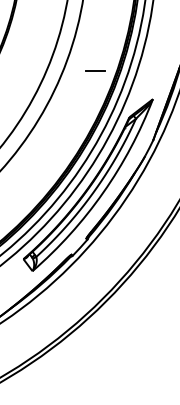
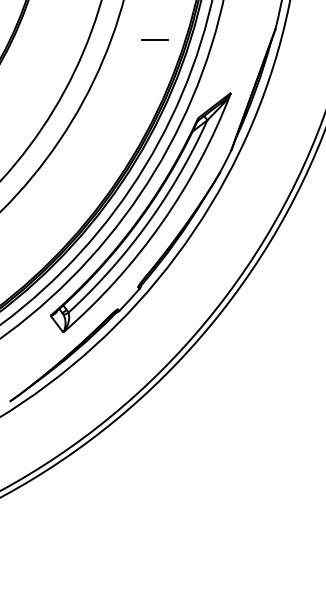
line: (95, 70) -> (154, 39), moved

